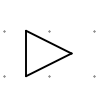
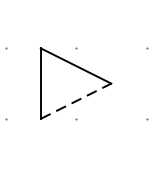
line: (49, 64) -> (77, 100), solid -> dashed

